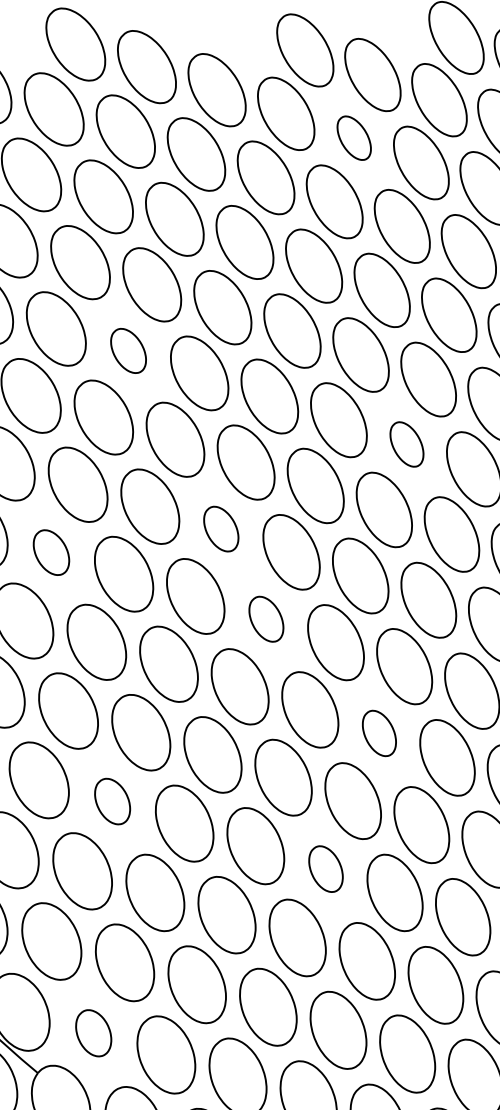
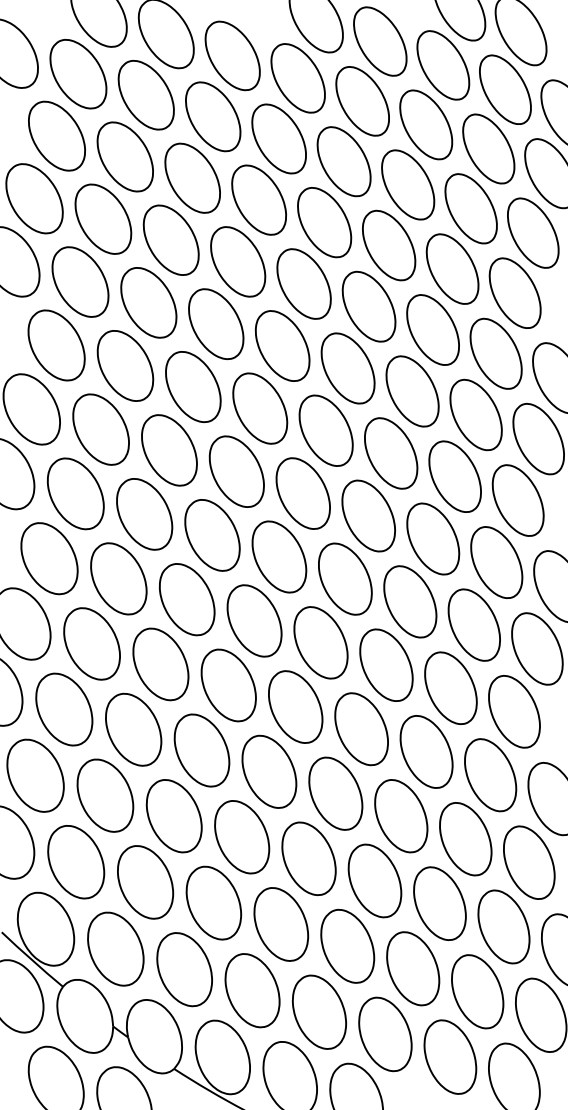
part: (354, 138) -> (362, 101), size x1.67
part: (128, 350) -> (148, 302), size x1.67
part: (406, 444) -> (412, 391), size x1.67
part: (221, 528) -> (236, 471), size x1.67
part: (51, 552) -> (75, 493), size x1.67
part: (266, 618) -> (279, 556), size x1.67
part: (379, 732) -> (386, 664), size x1.67
part: (112, 801) -> (133, 729), size x1.67
part: (325, 868) -> (335, 793), size x1.67
part: (93, 1032) -> (115, 948), size x1.67

